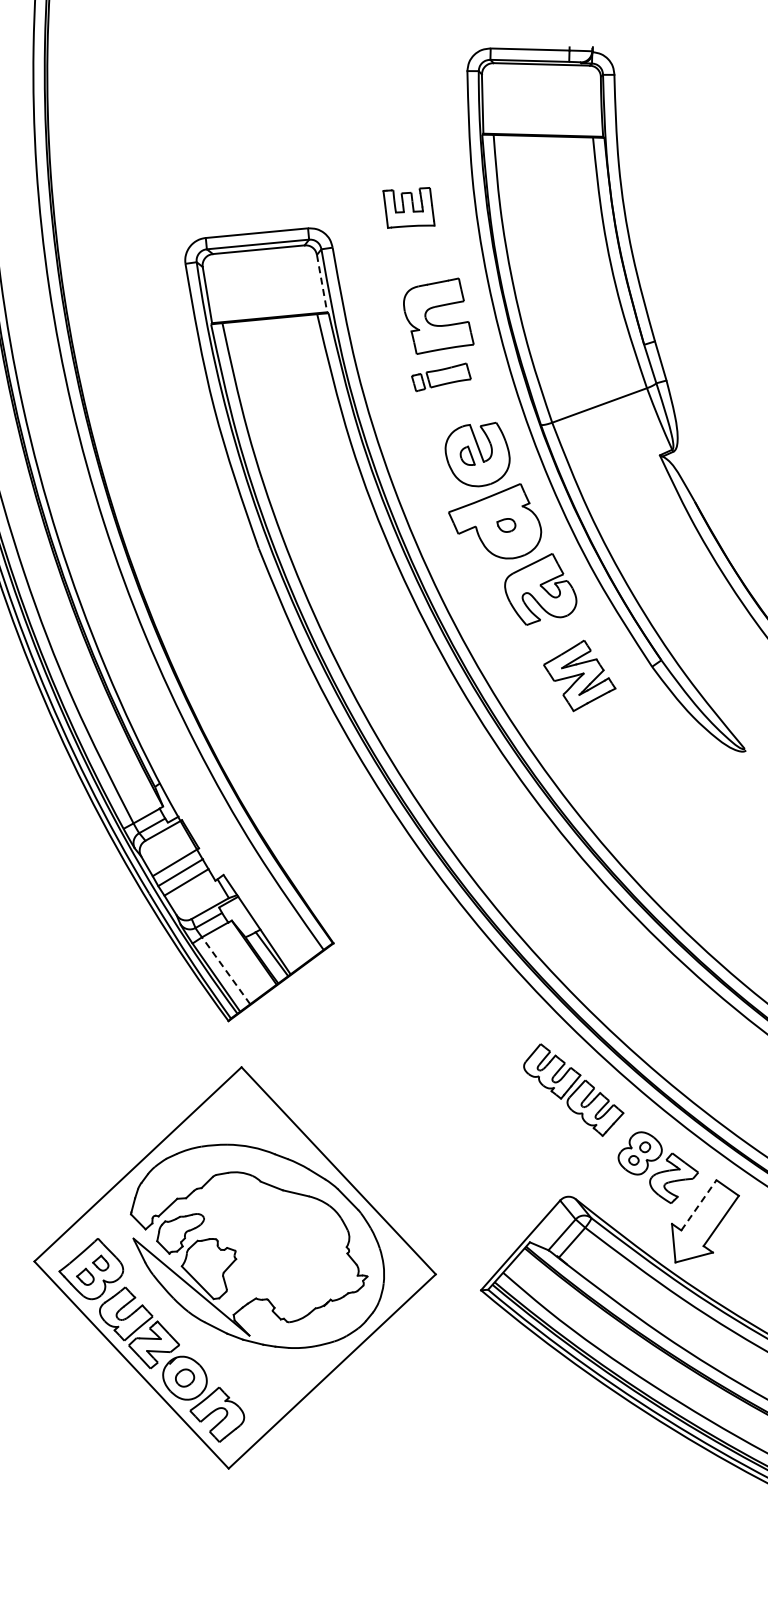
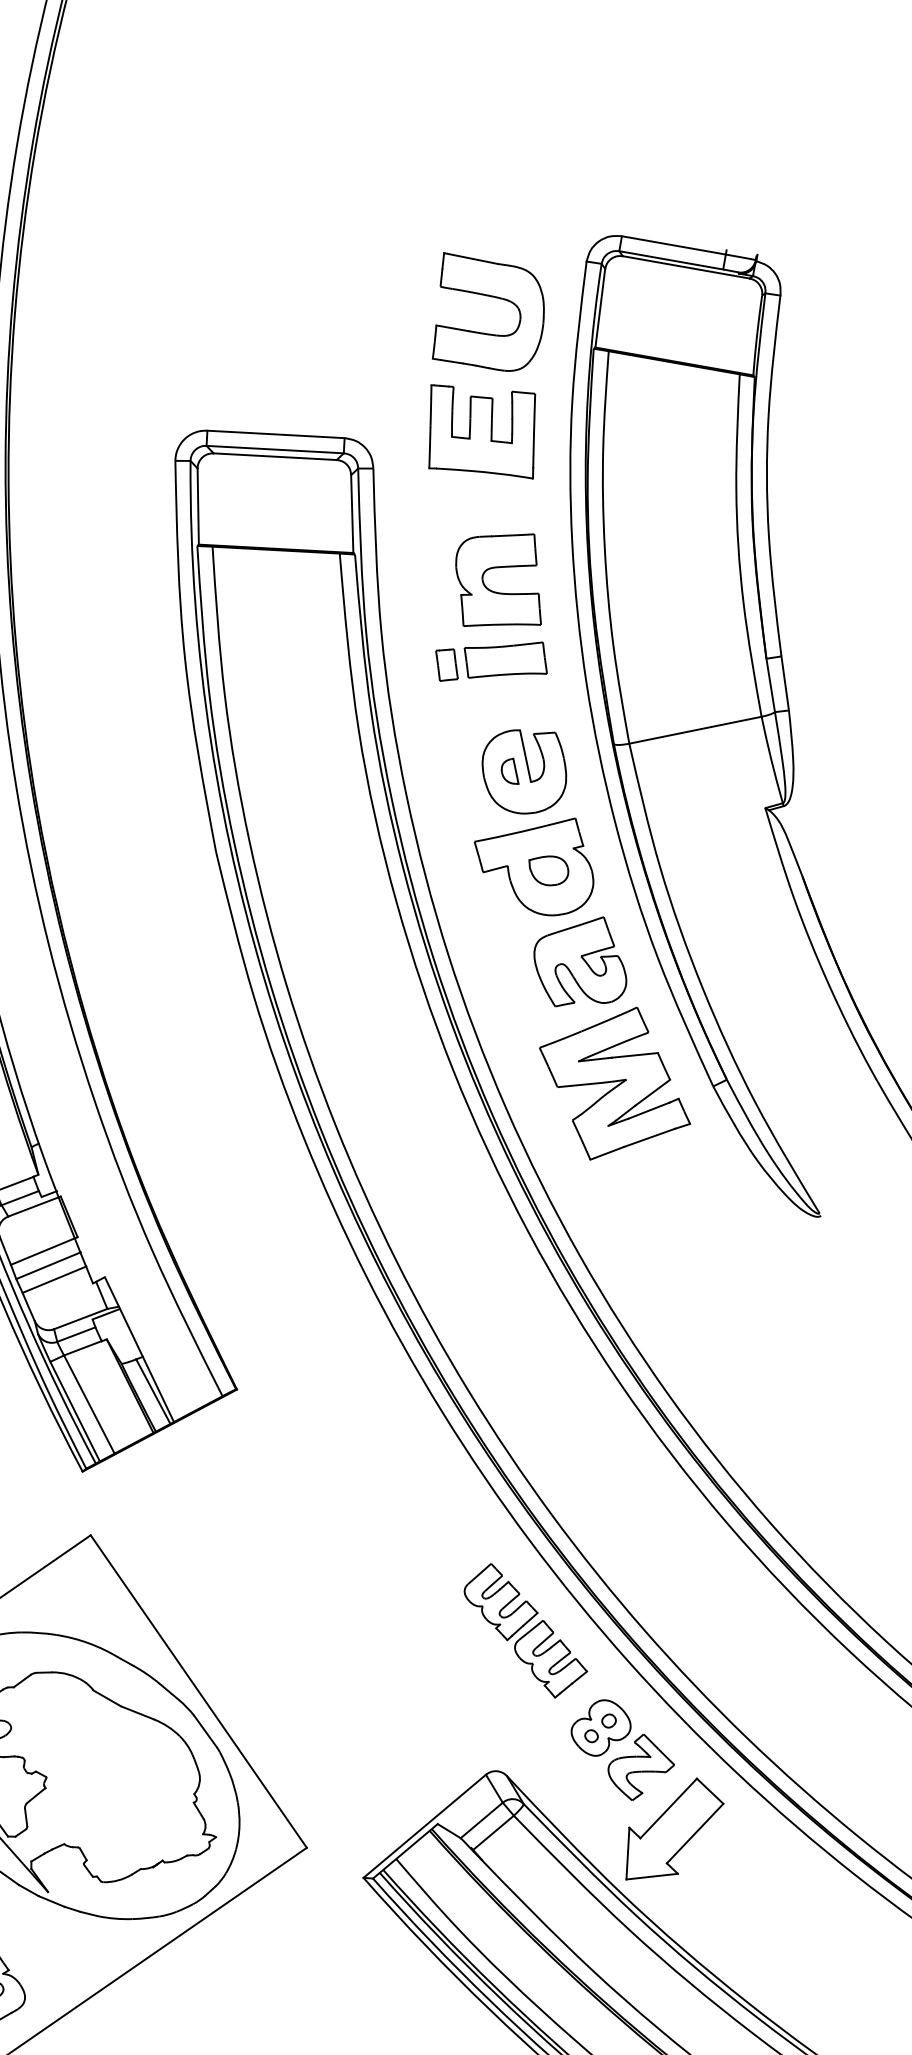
part: (401, 108) -> (492, 298), added
part: (408, 207) -> (481, 430), size x1.67
line: (322, 284) -> (352, 515), dashed -> solid
part: (441, 377) -> (491, 661), size x1.43
part: (506, 525) -> (548, 870), size x1.67
part: (579, 675) -> (615, 1083), size x1.67
line: (225, 970) -> (88, 1404), dashed -> solid
line: (698, 1205) -> (668, 1808), dashed -> solid

